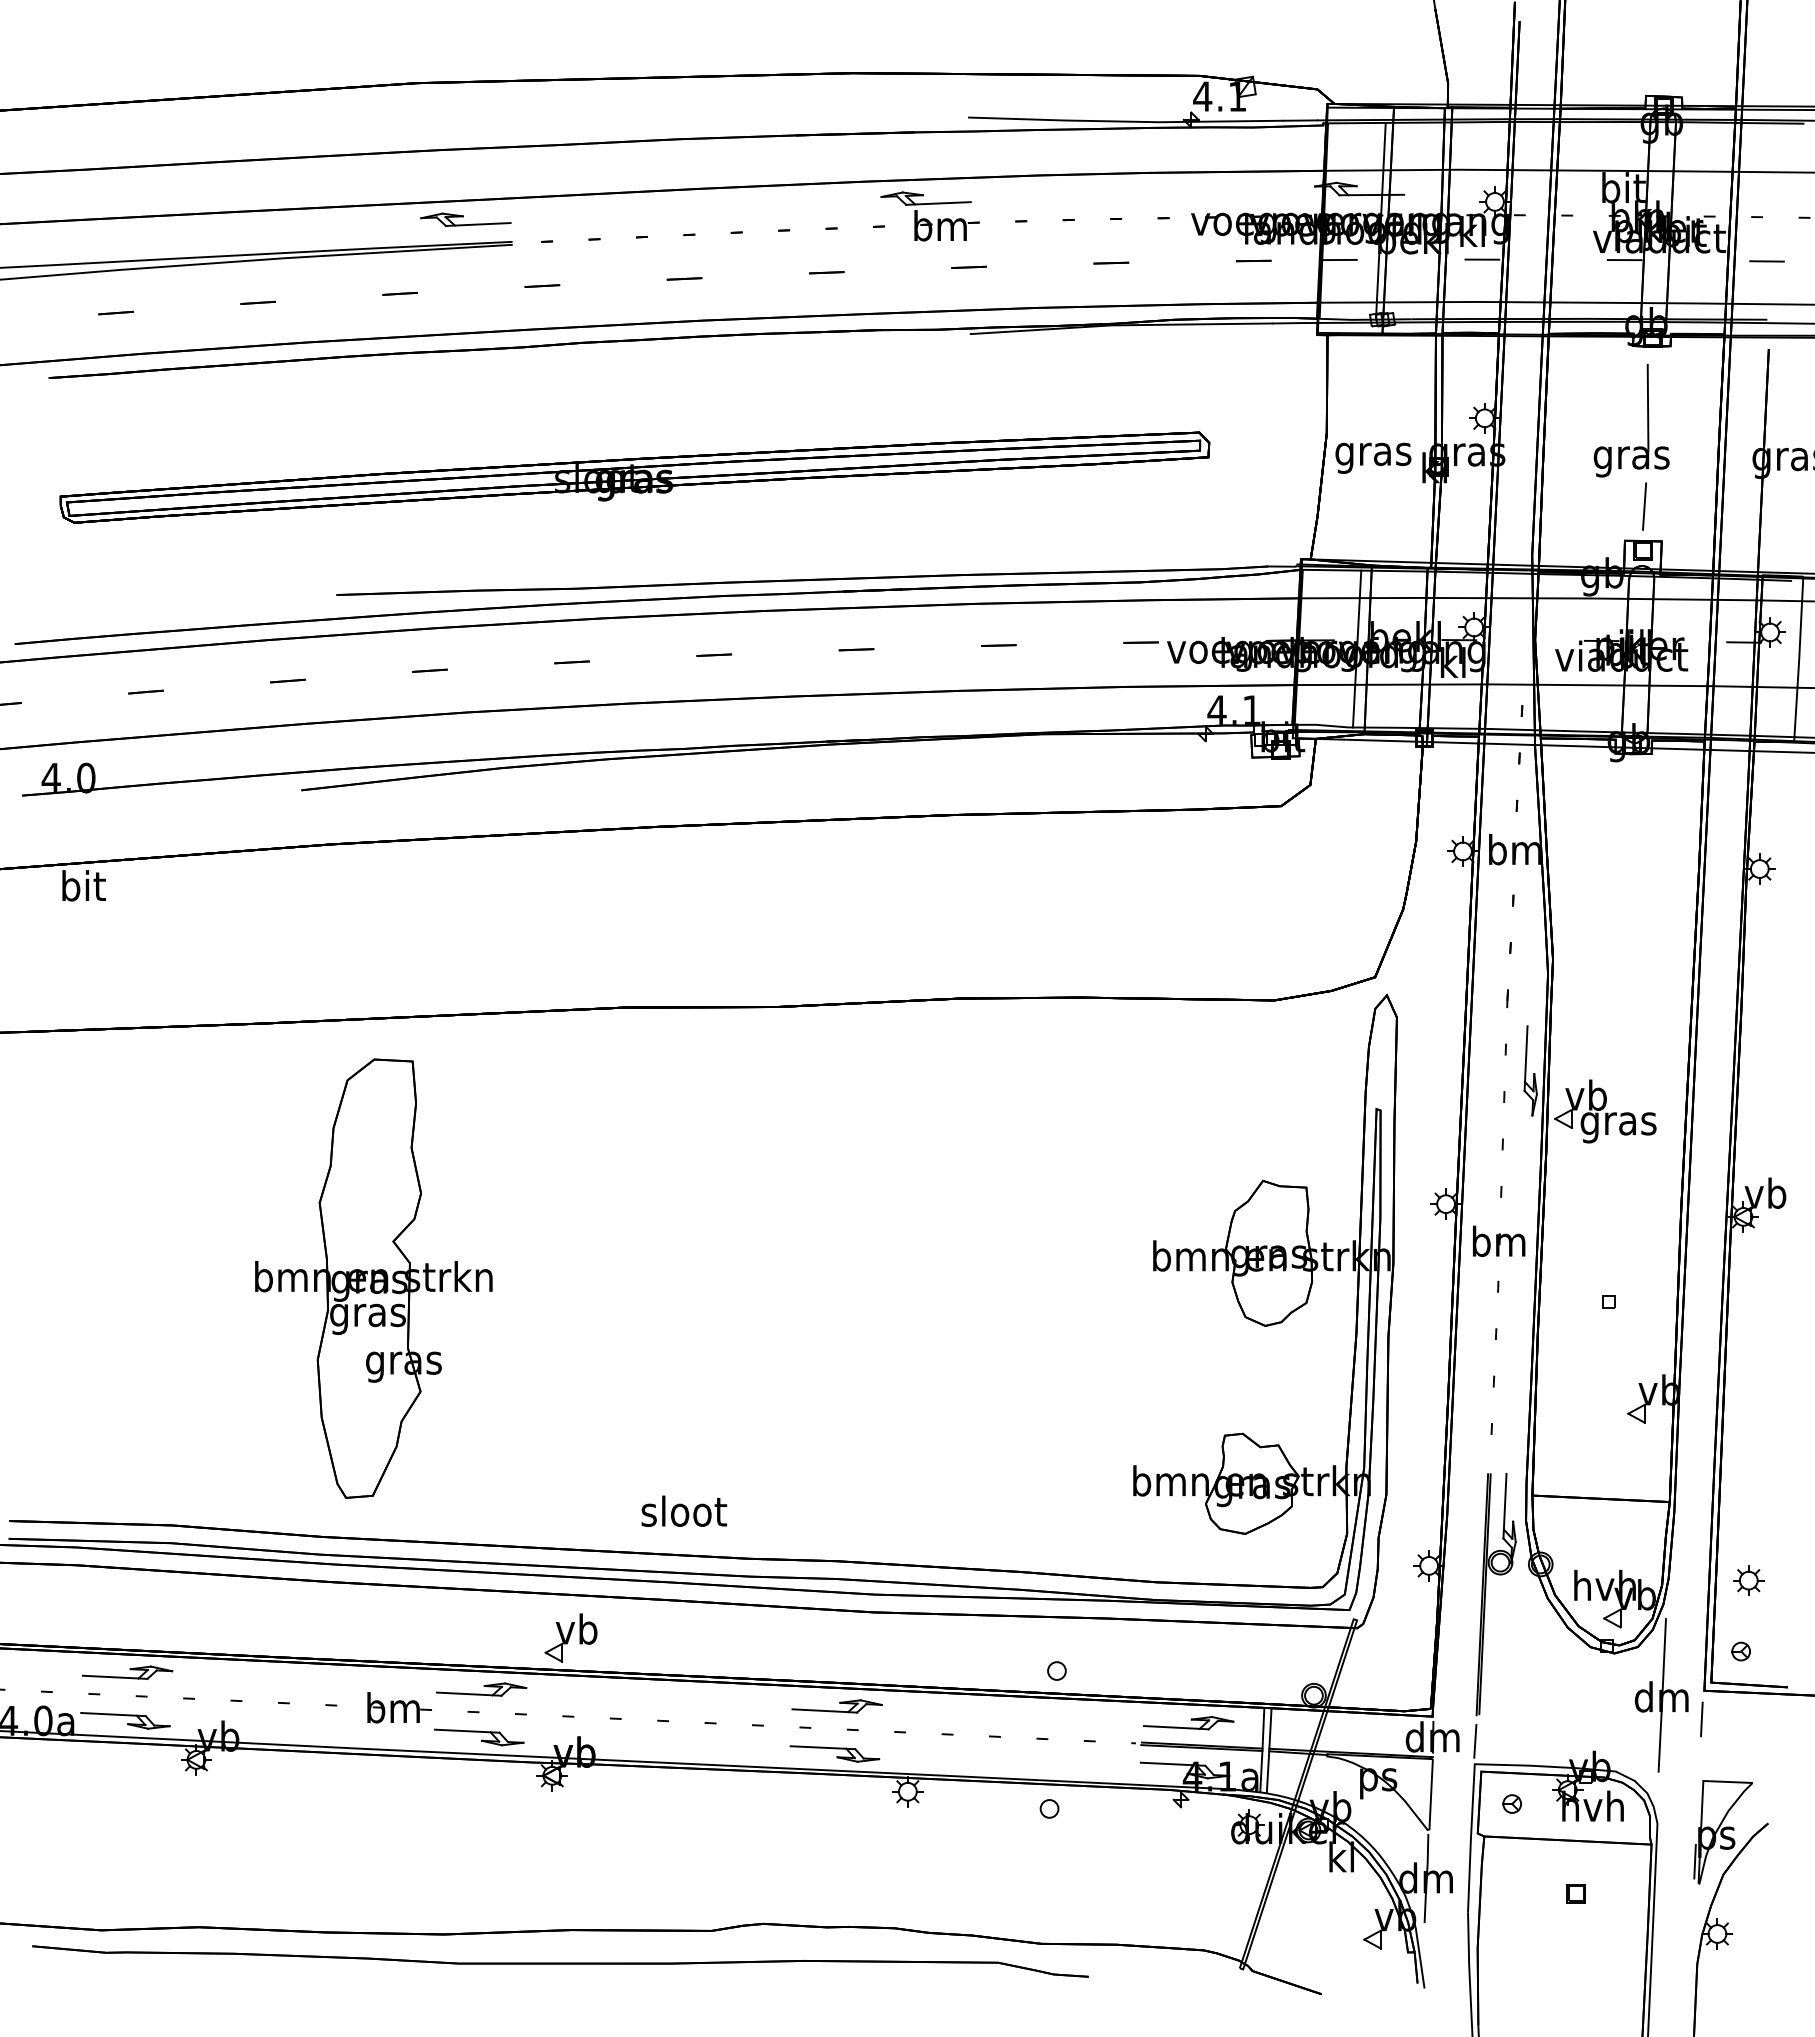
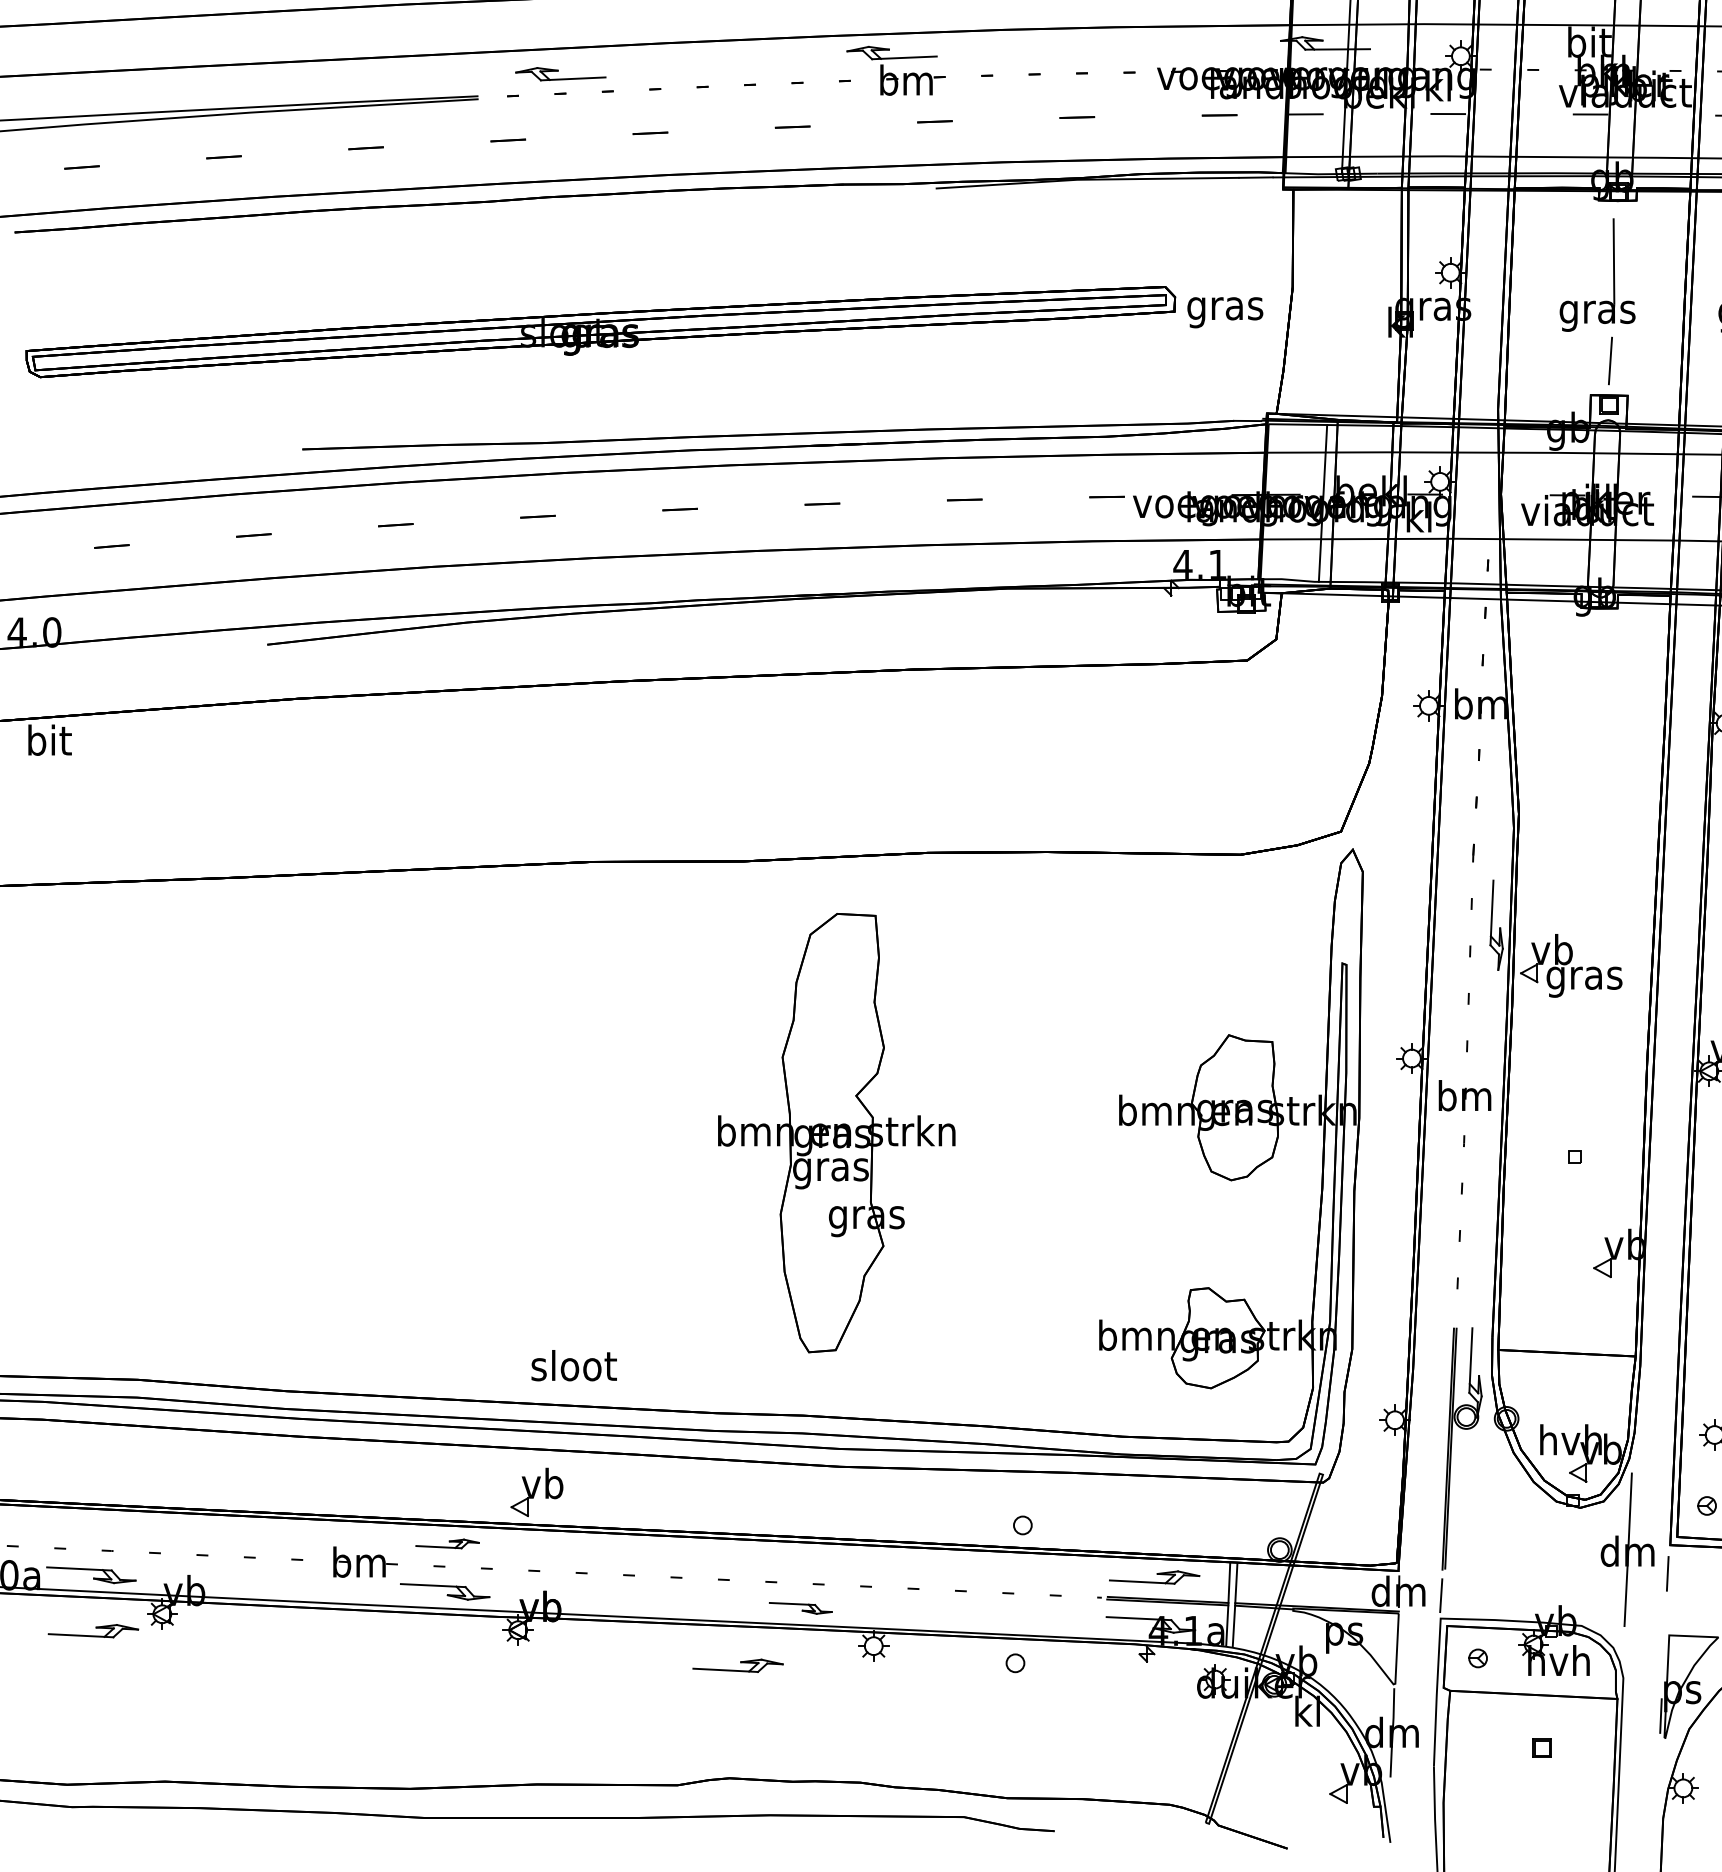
part: (465, 219) -> (560, 73), moved
text: (1373, 457) -> (1225, 311), moved
part: (373, 1278) -> (836, 1132), moved
text: (684, 1510) -> (574, 1364), moved
part: (127, 1672) -> (93, 1630), moved
part: (481, 1689) -> (447, 1543), size x0.7
part: (836, 1706) -> (737, 1665), moved
part: (834, 1753) -> (800, 1607), size x0.7

